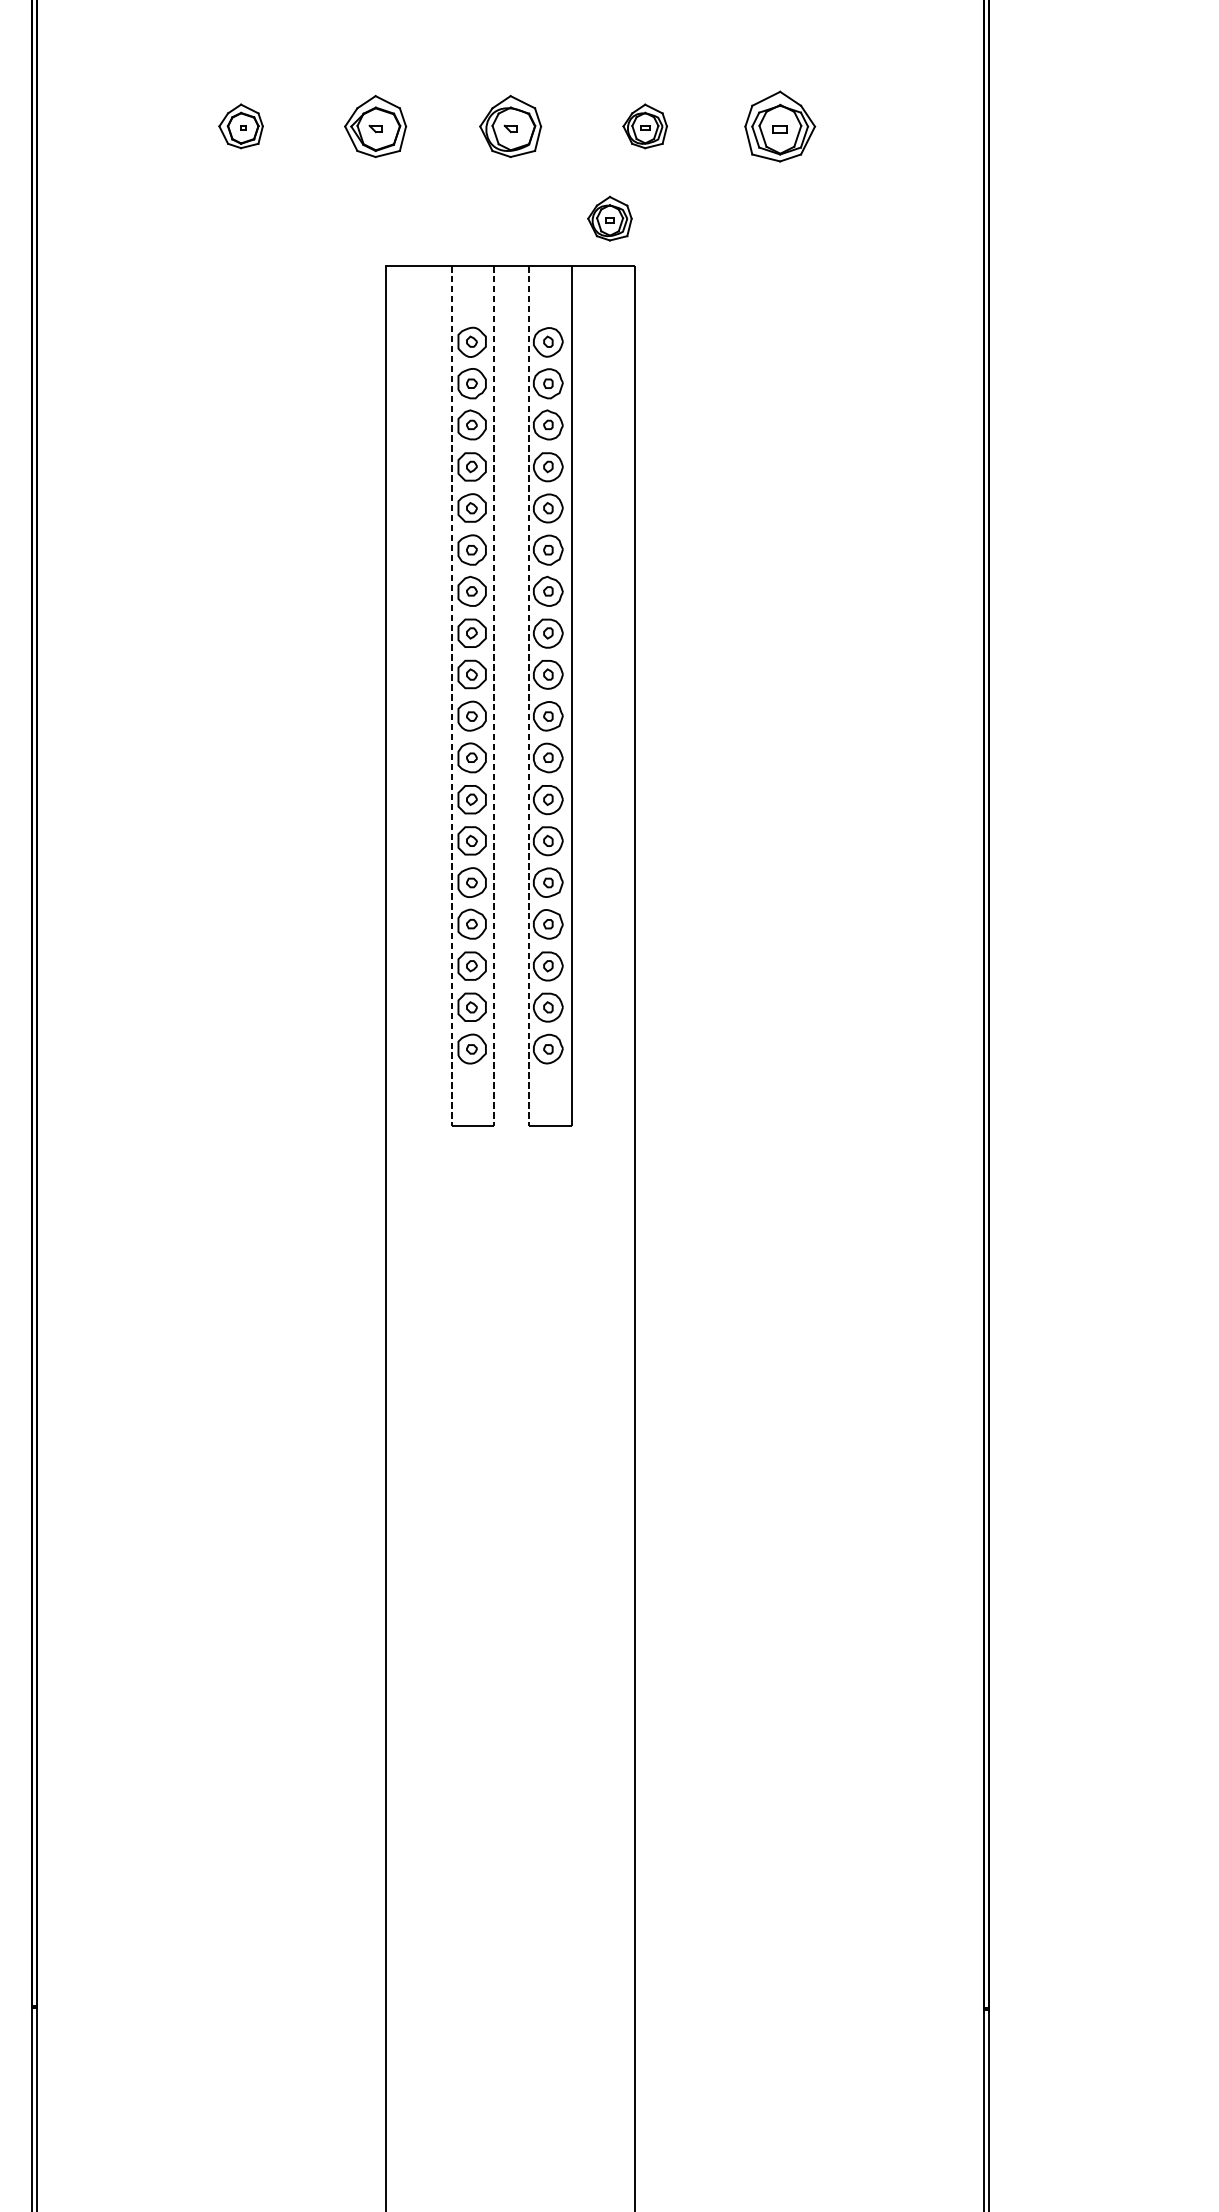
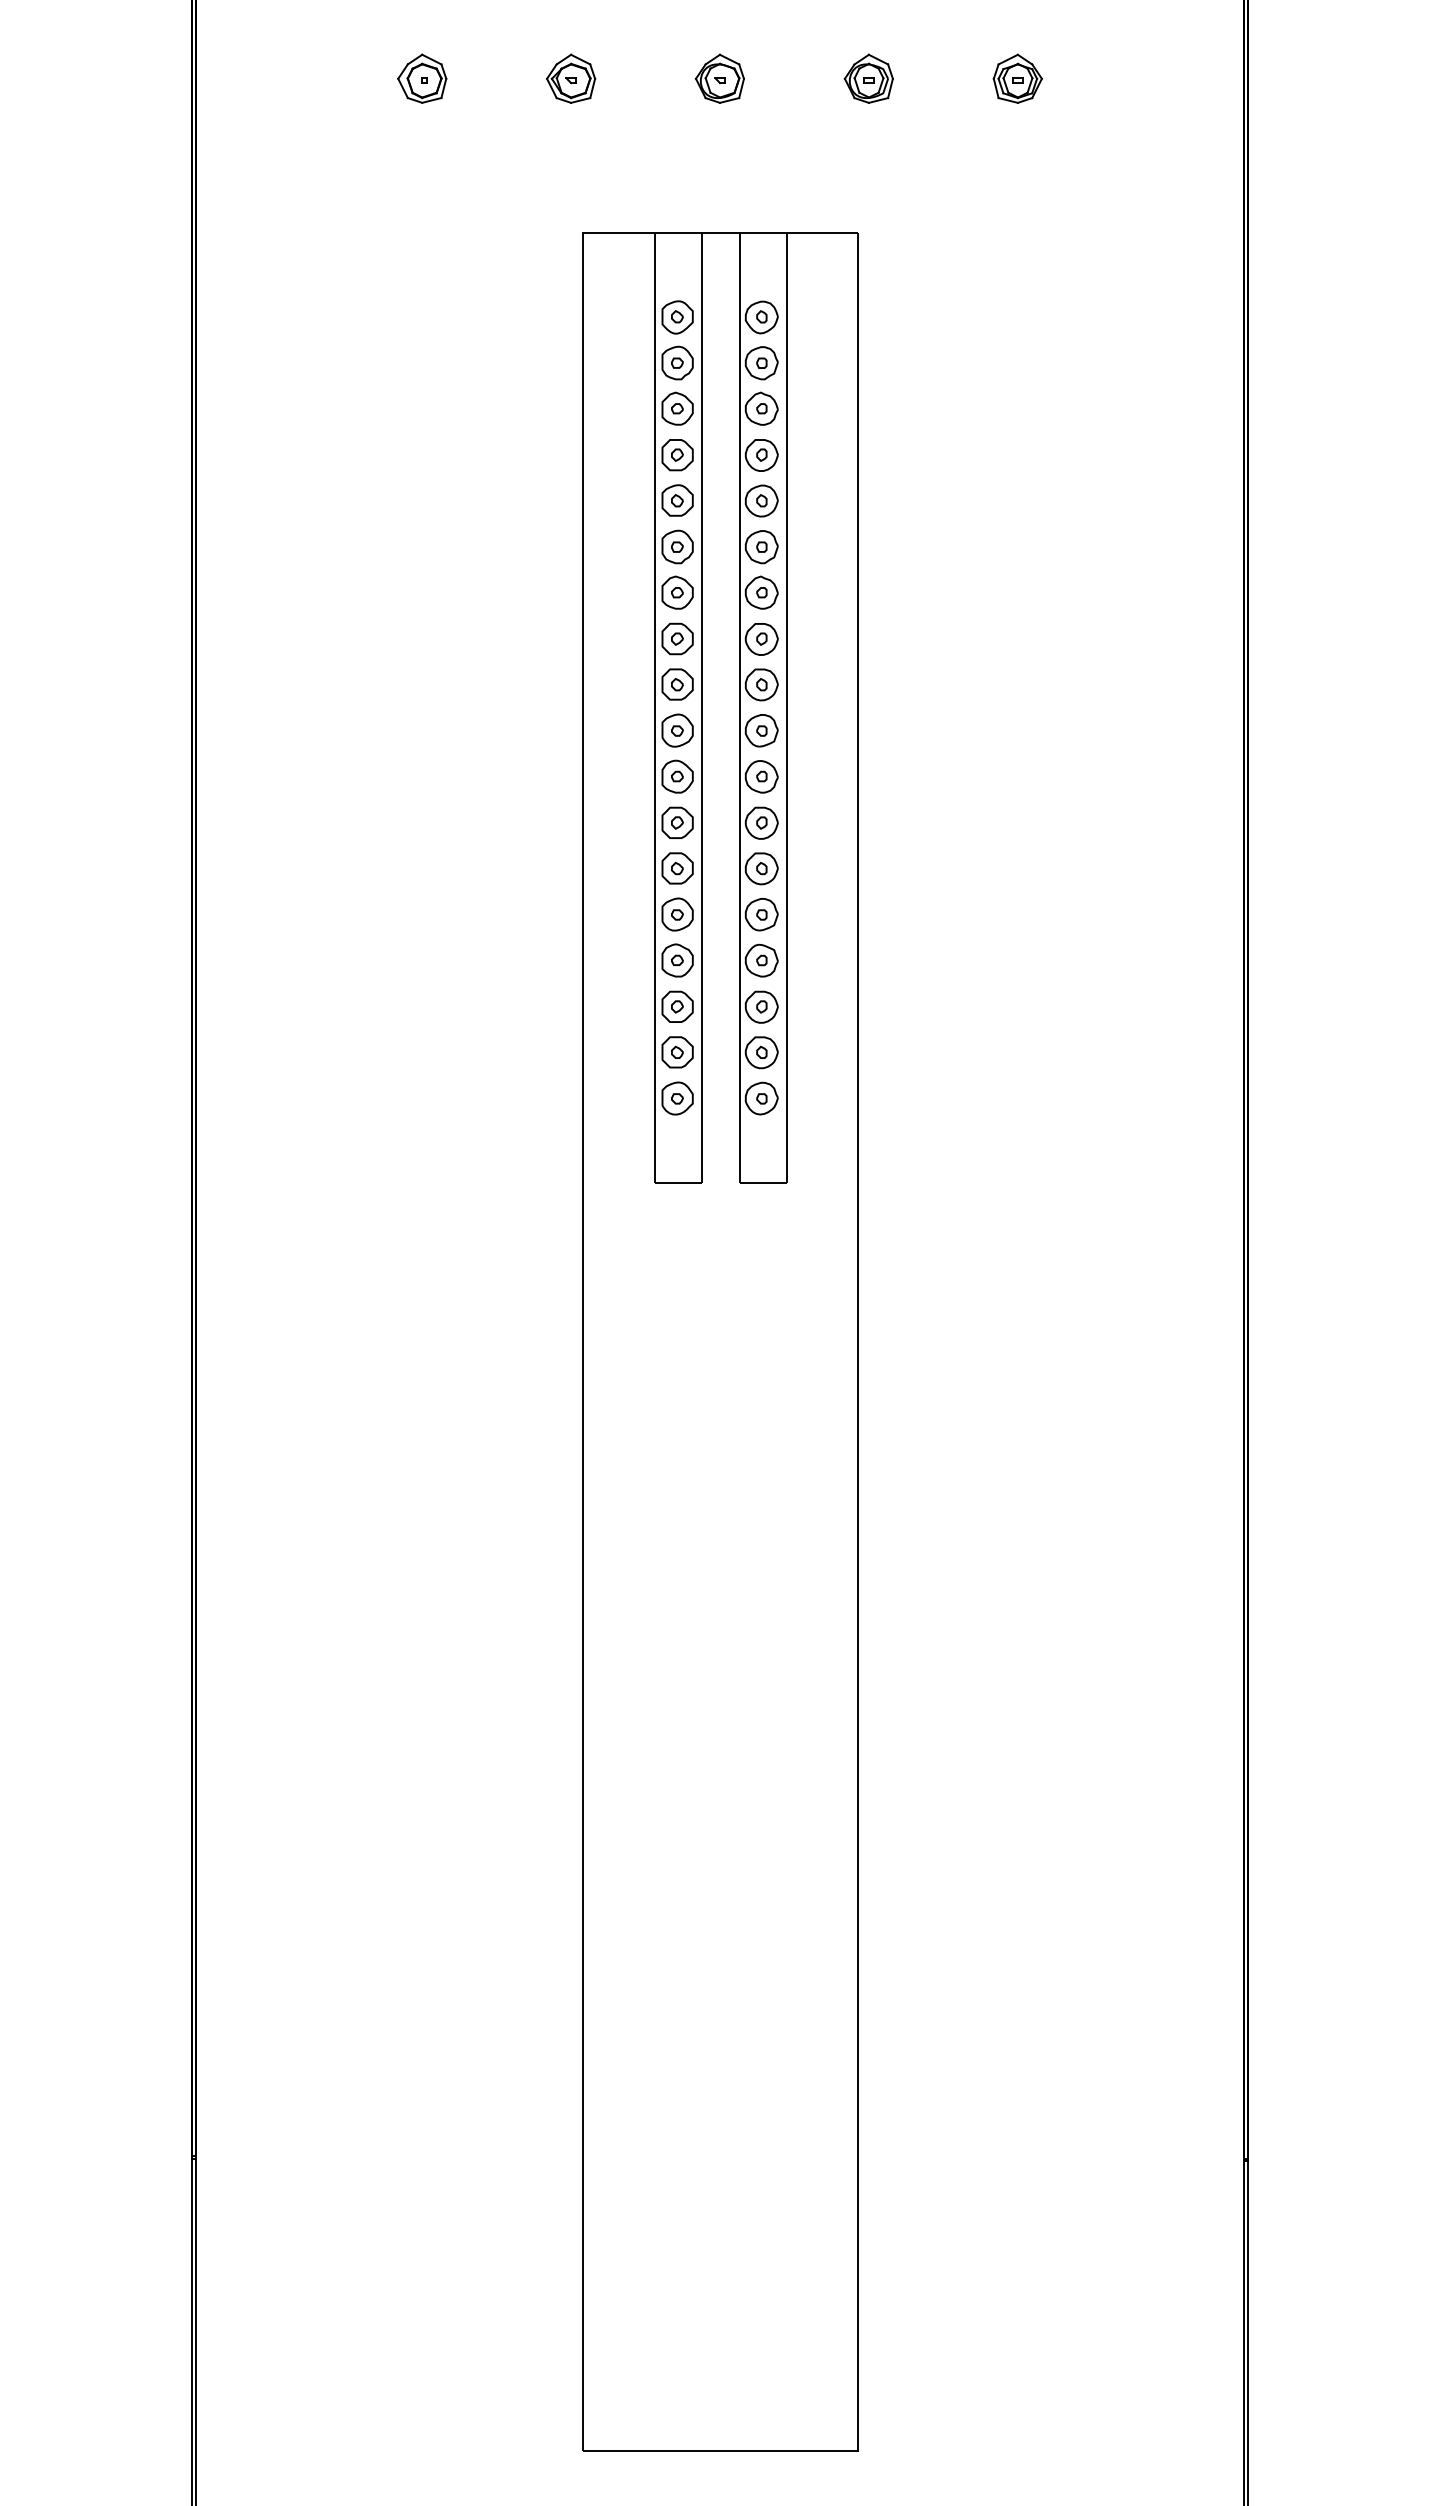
part: (376, 126) -> (571, 78), size x0.71
part: (510, 126) -> (719, 78), size x0.71
part: (779, 126) -> (1017, 78), size x0.62
part: (609, 218) -> (829, 180), removed
line: (451, 696) -> (654, 708), dashed -> solid
line: (494, 696) -> (702, 708), dashed -> solid
line: (529, 696) -> (740, 708), dashed -> solid

